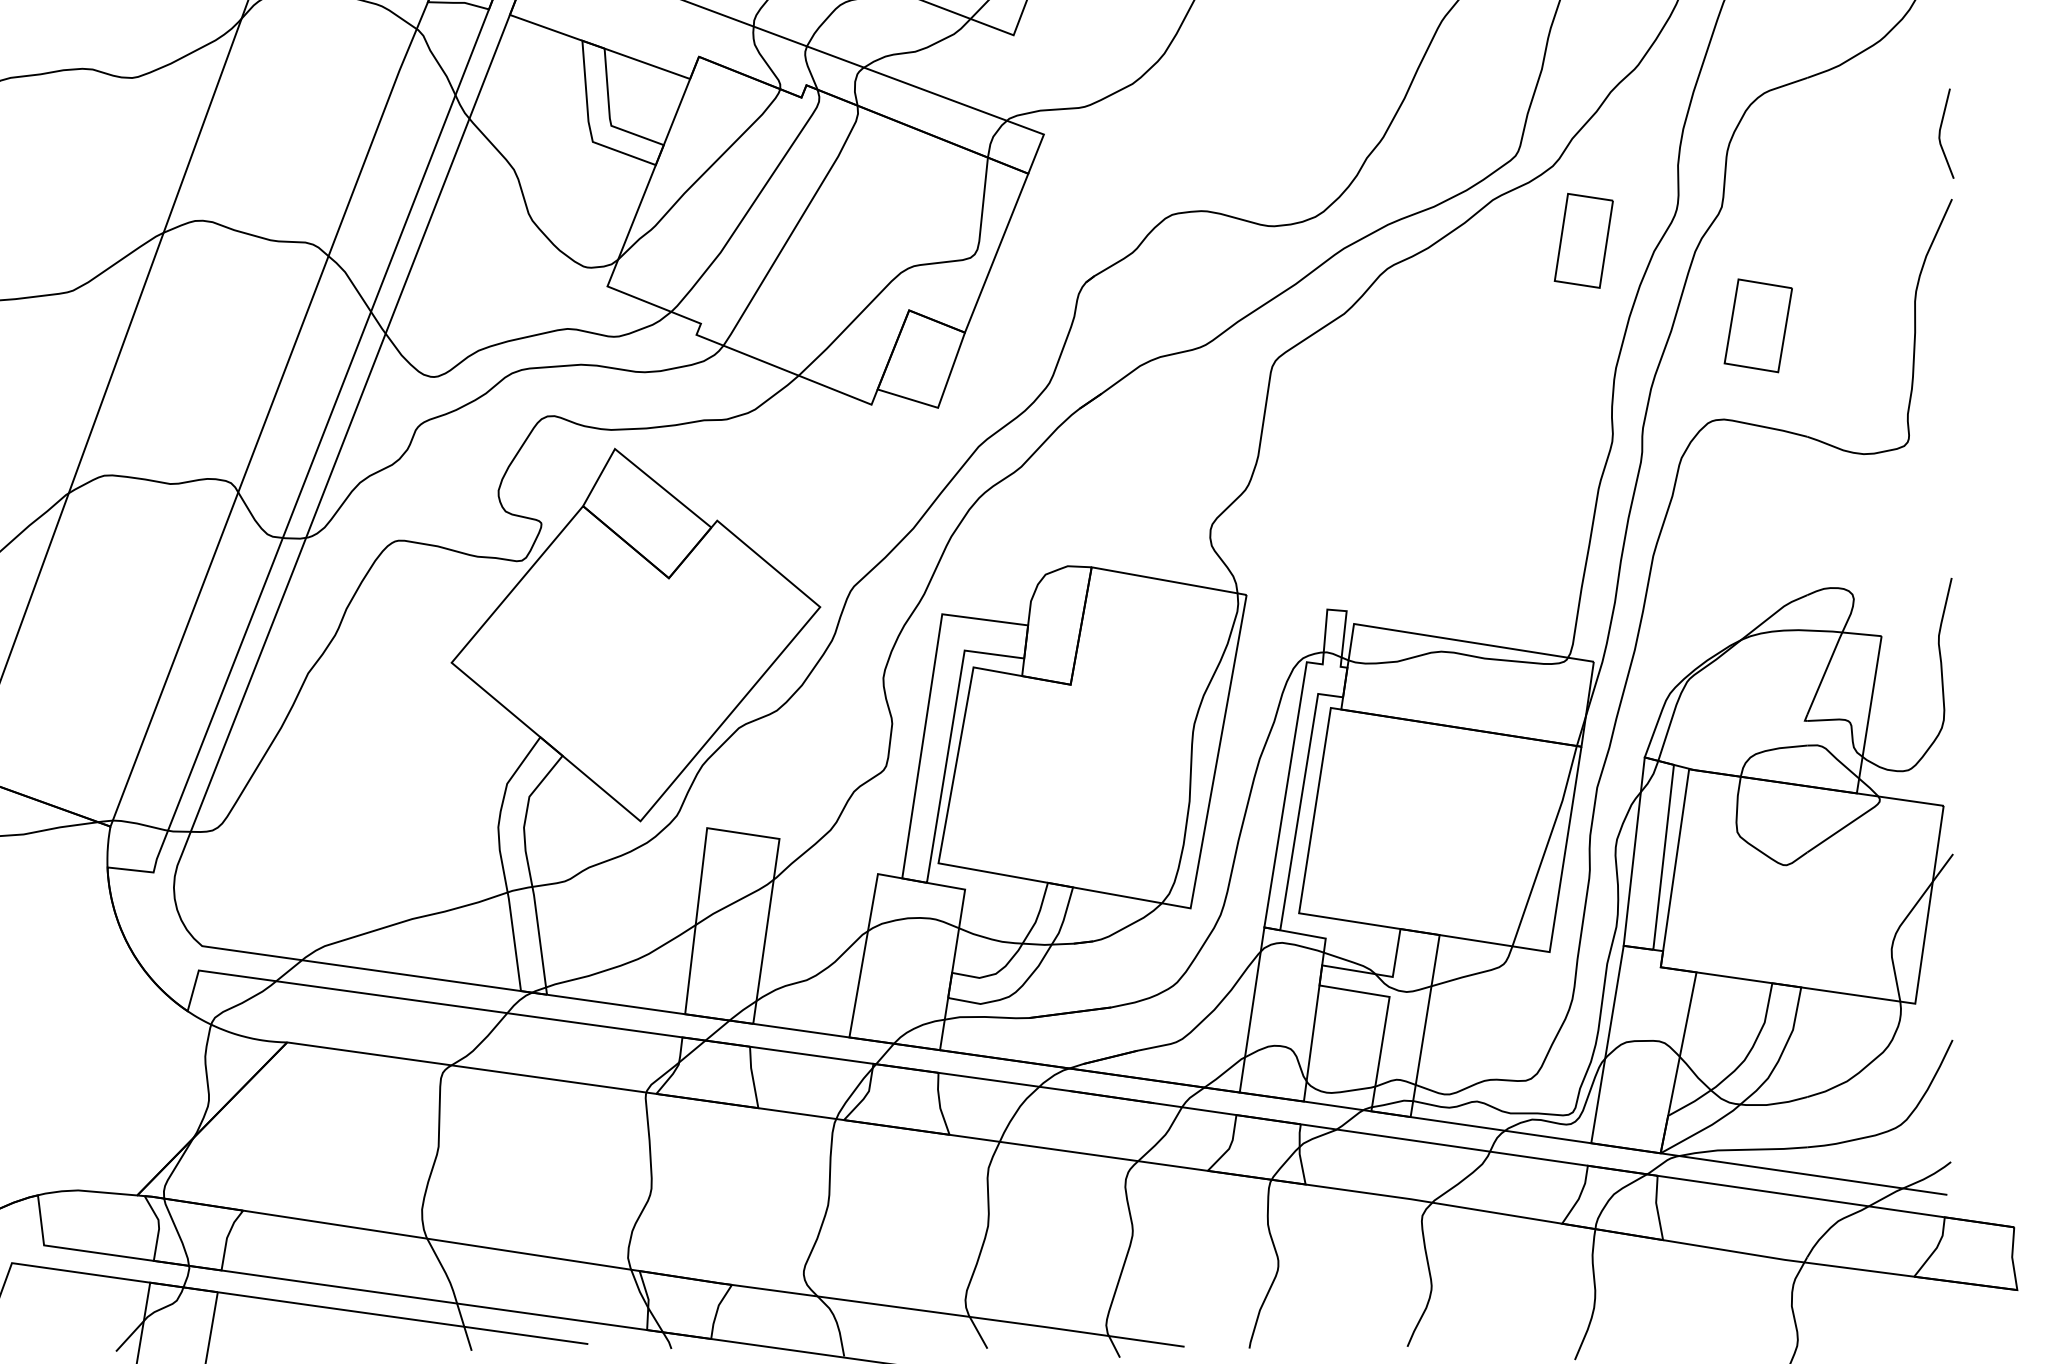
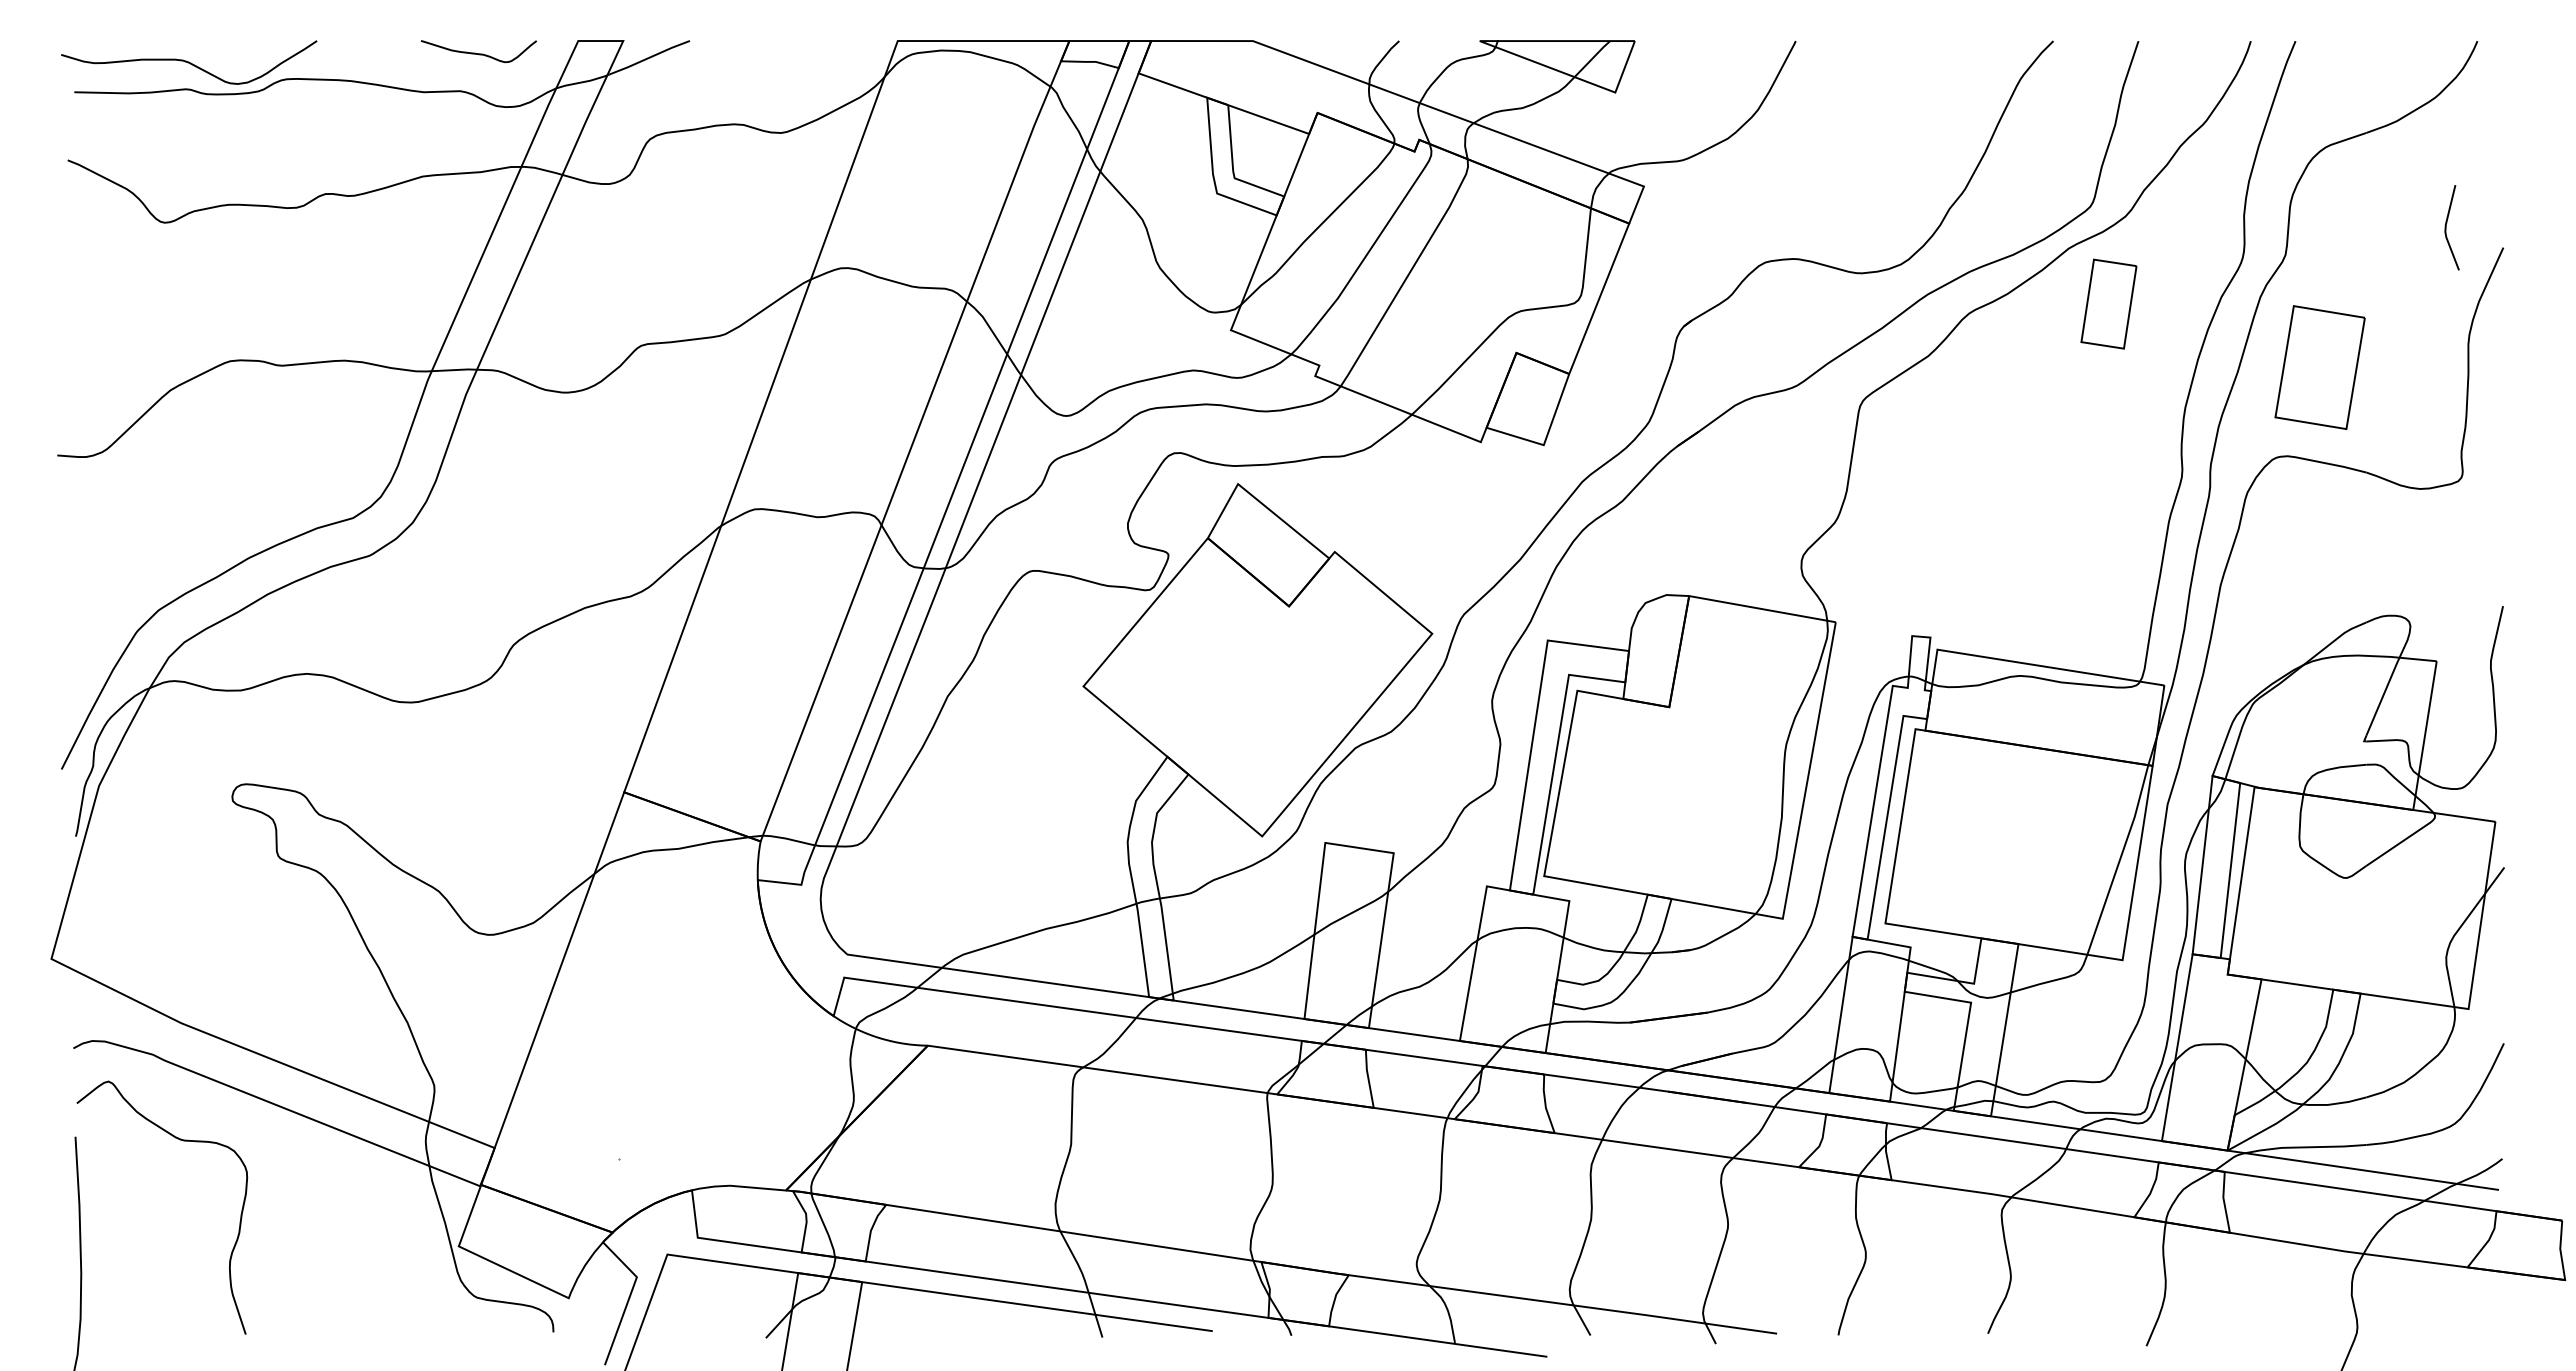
line: (1940, 133) -> (2446, 227), moved
part: (1583, 240) -> (2108, 303), moved
part: (1757, 325) -> (2319, 367), size x1.4

